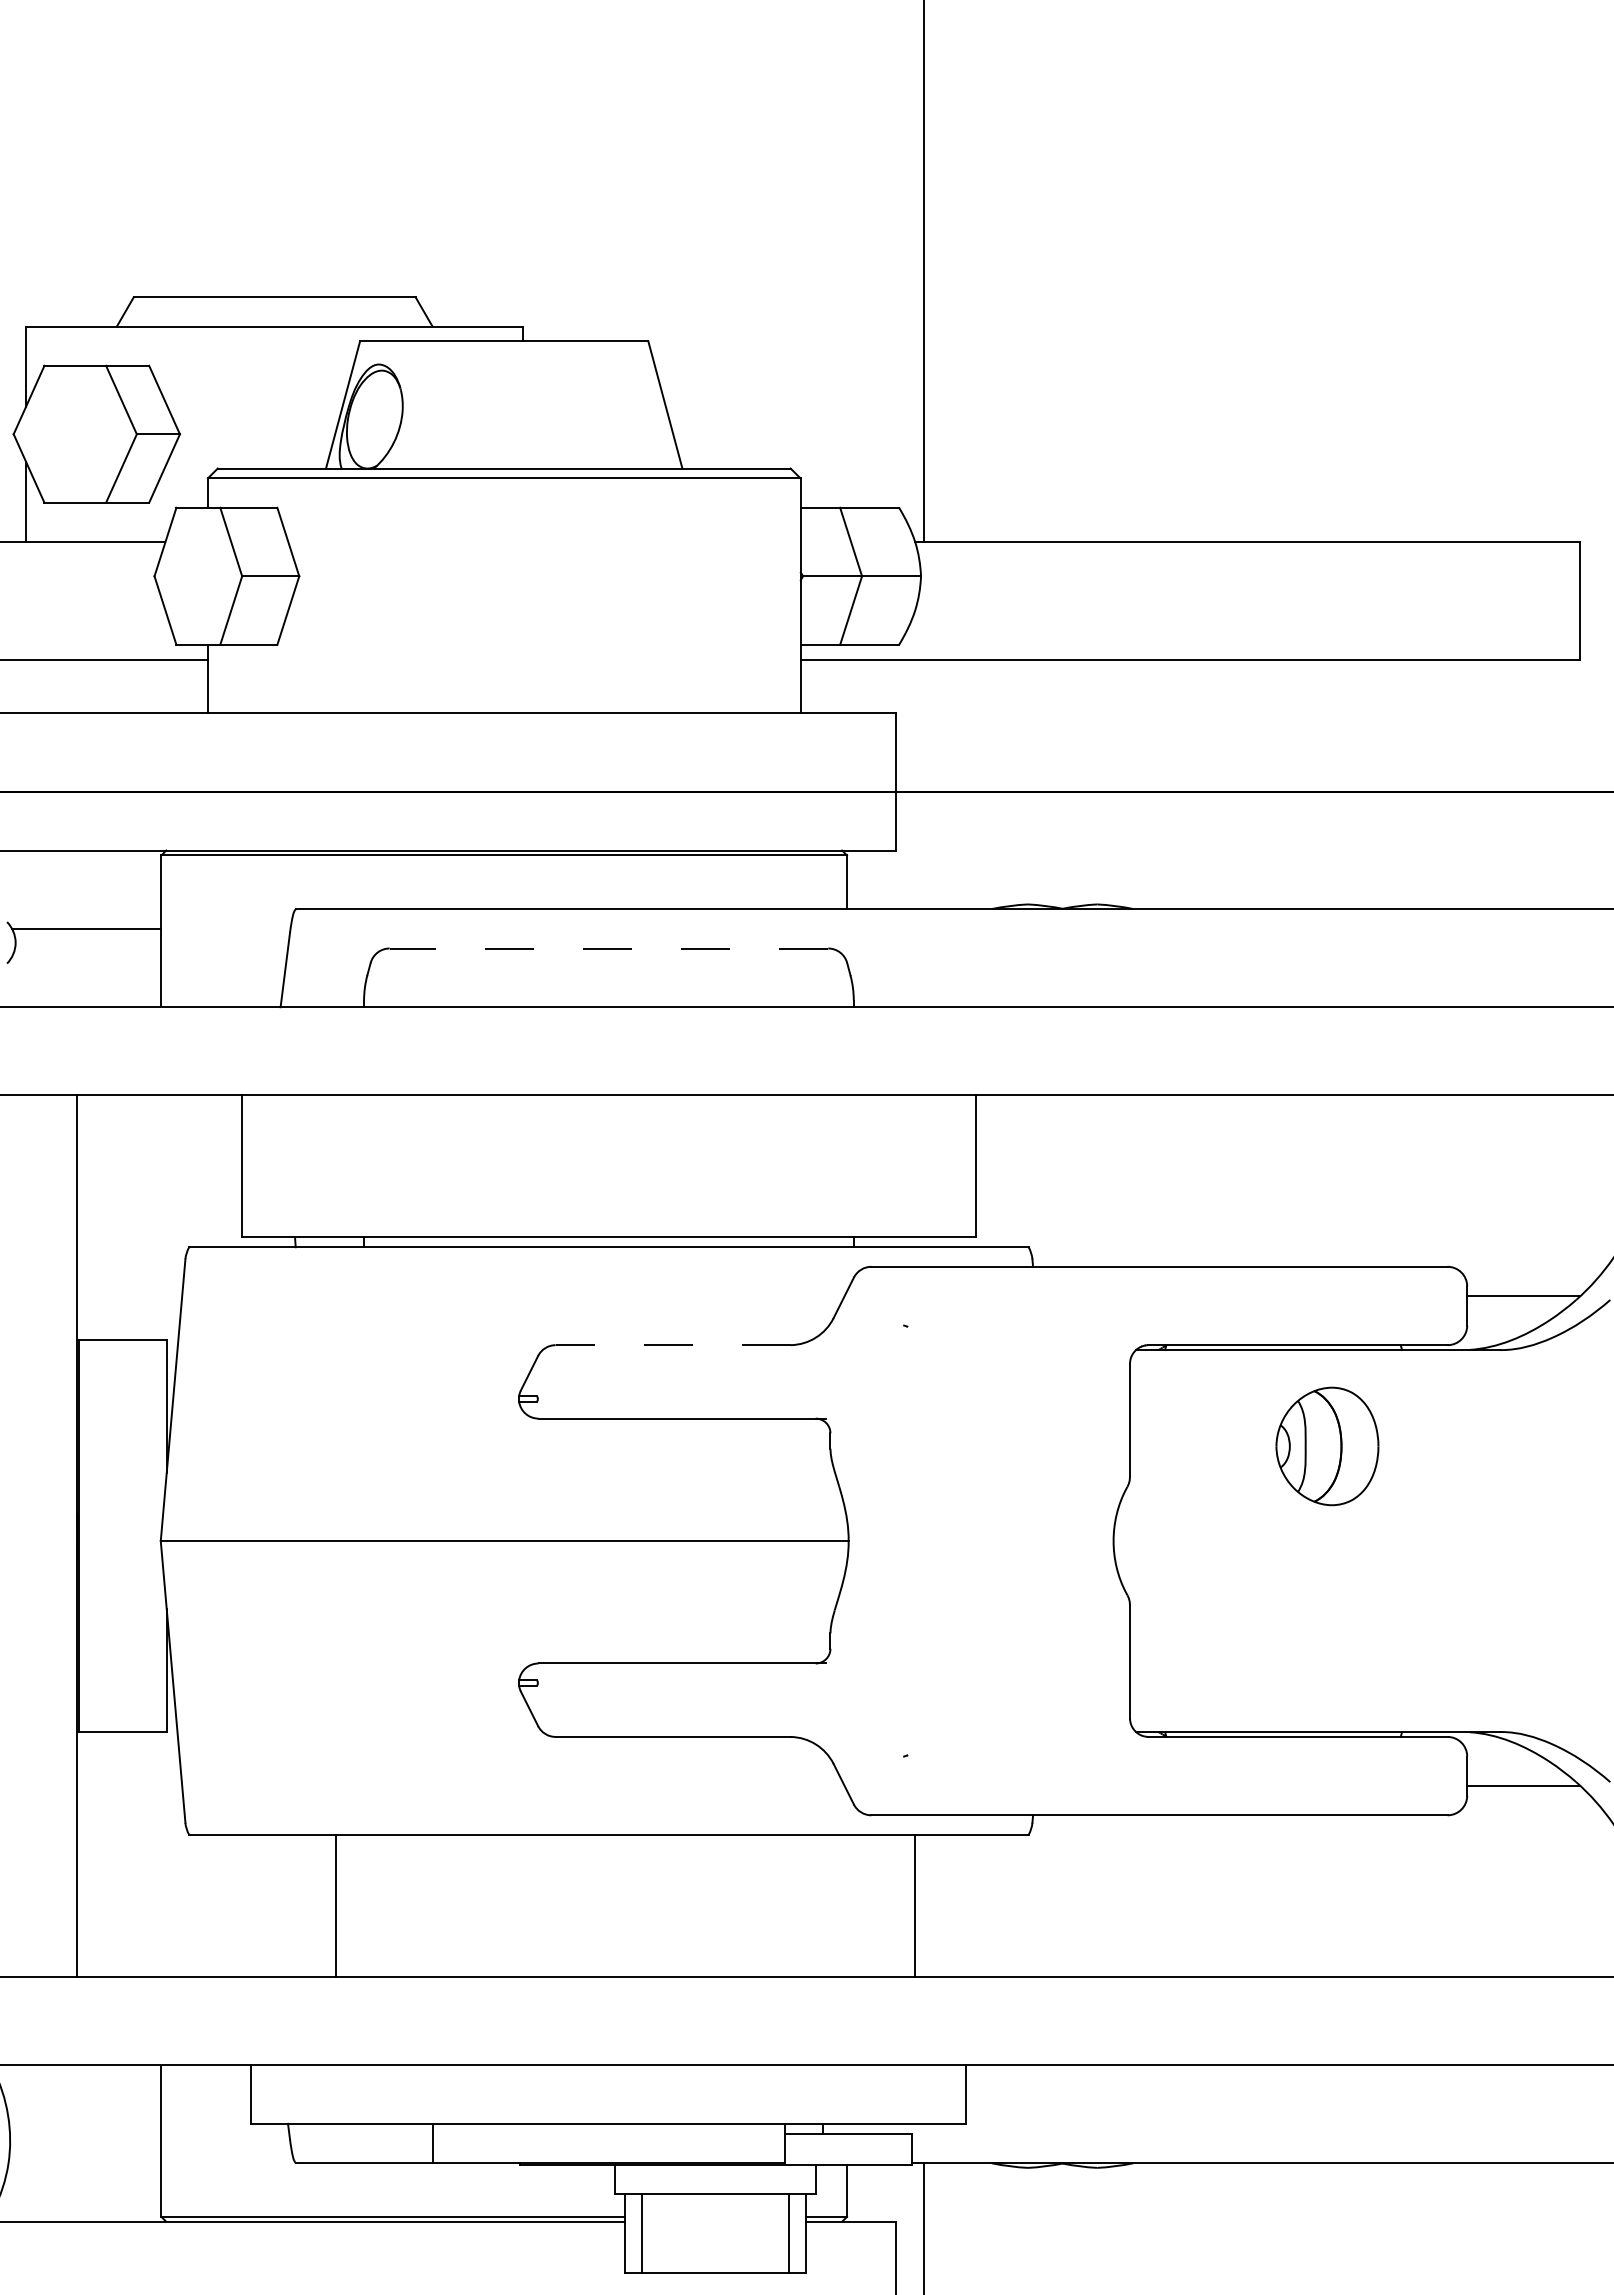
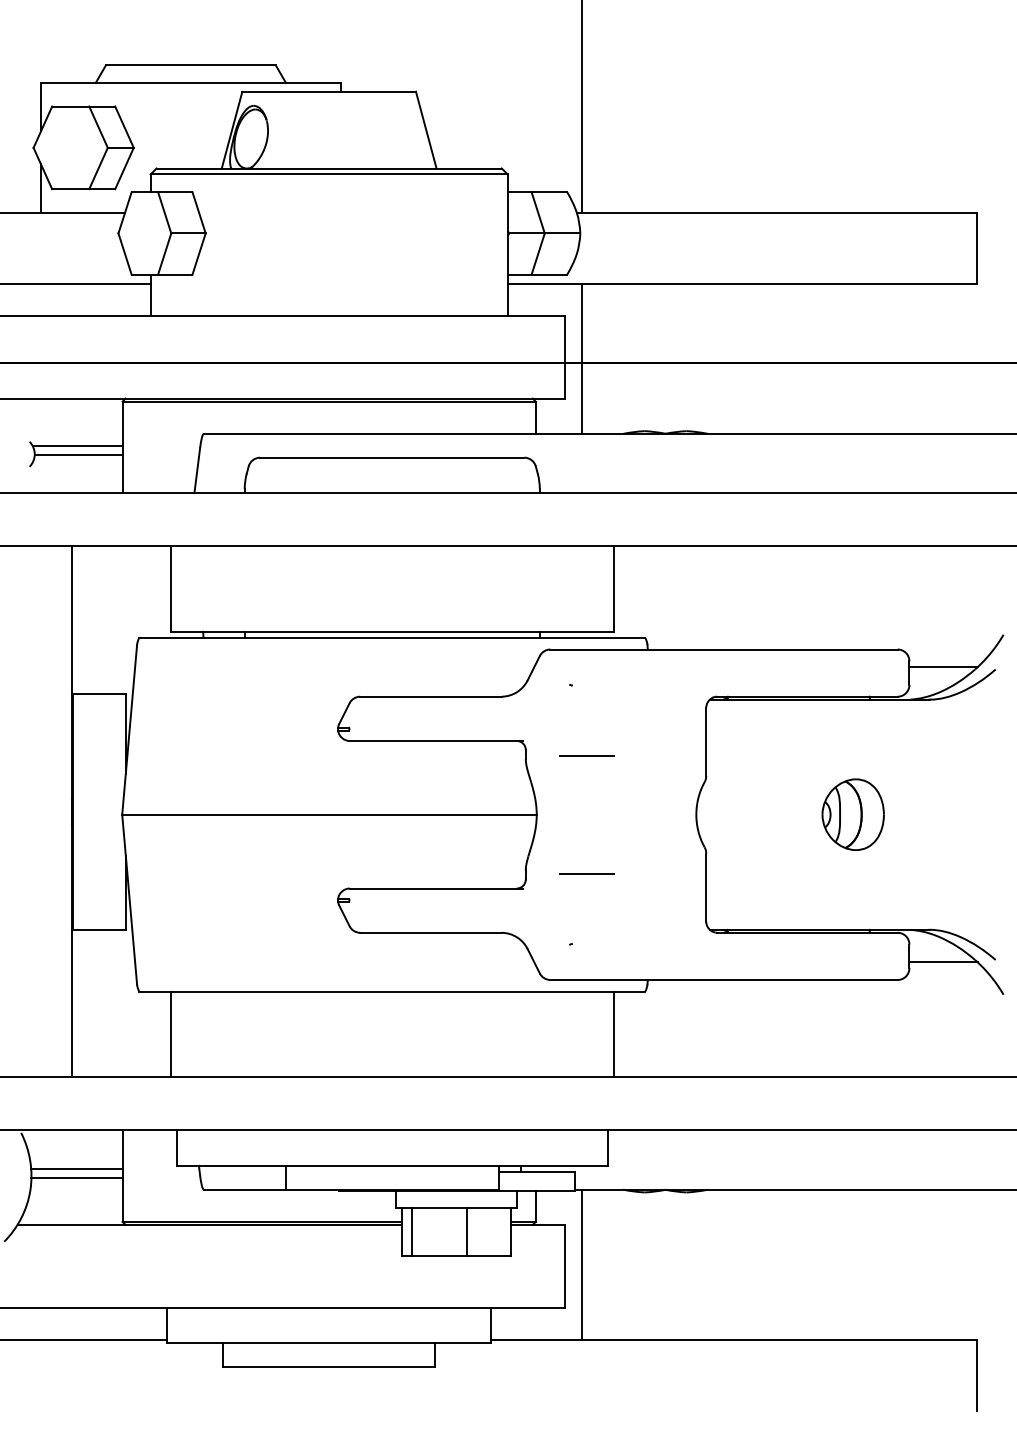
line: (924, 783) -> (582, 358), added
line: (88, 943) -> (78, 454), added
line: (607, 948) -> (391, 457), dashed -> solid
line: (674, 1344) -> (431, 696), dashed -> solid
line: (931, 1442) -> (586, 755), added
part: (1326, 1446) -> (852, 814), moved
line: (931, 1638) -> (586, 873), added
line: (335, 1905) -> (170, 1034), moved
line: (914, 1905) -> (613, 1034), moved
line: (84, 2128) -> (76, 1168), added
line: (84, 2143) -> (76, 1177), added
line: (788, 2232) -> (466, 1231), moved

